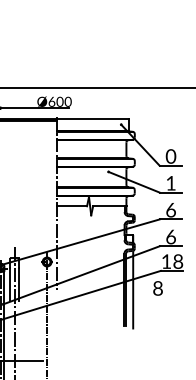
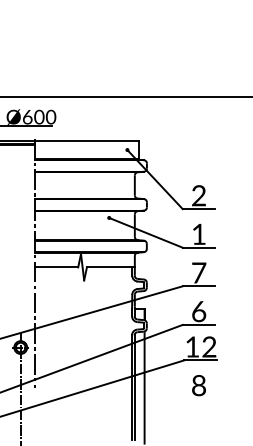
text: (170, 156) -> (198, 195), 0 -> 2
text: (171, 210) -> (199, 273), 6 -> 7
text: (178, 261) -> (209, 346), 18 -> 12
text: (157, 288) -> (198, 385), moved

